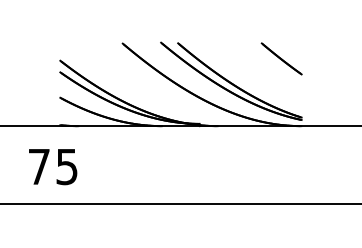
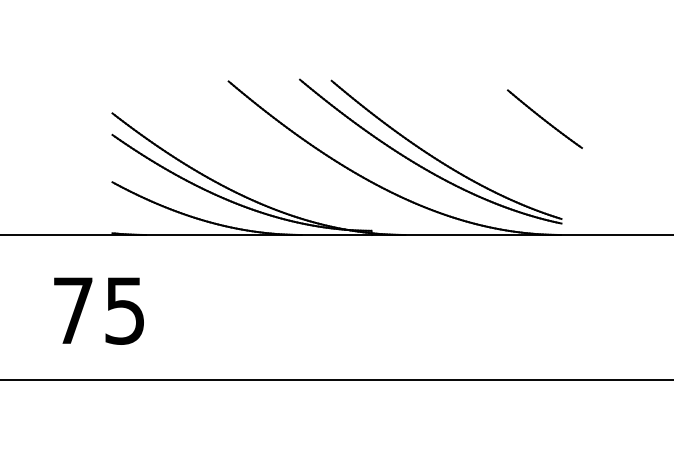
line: (281, 58) -> (544, 118), moved

